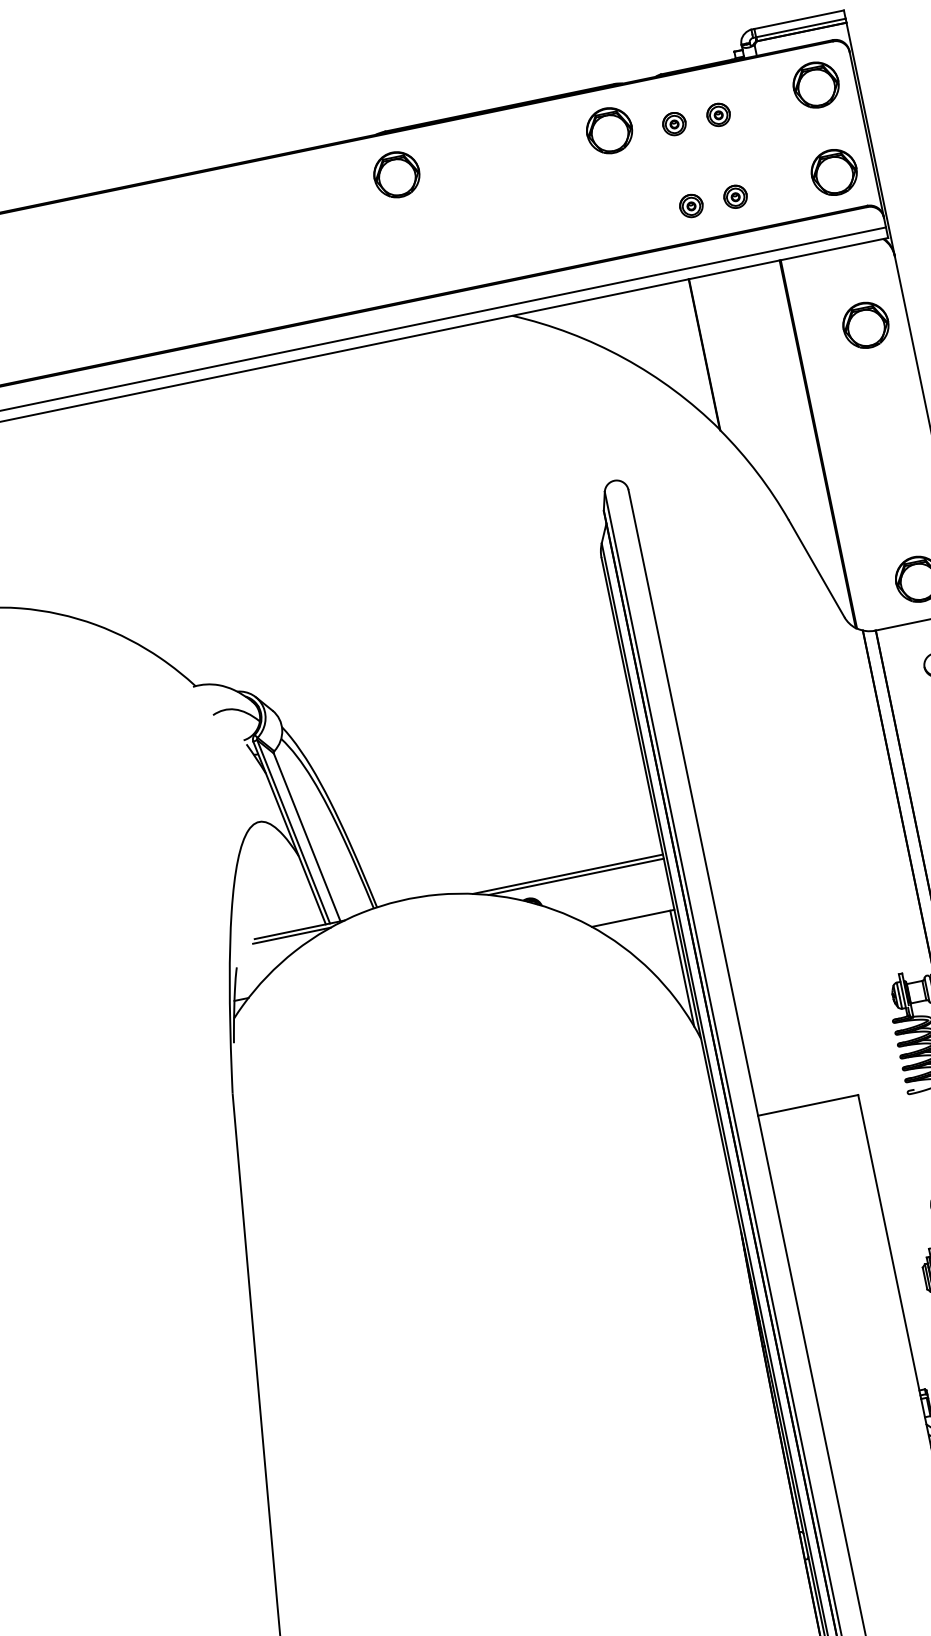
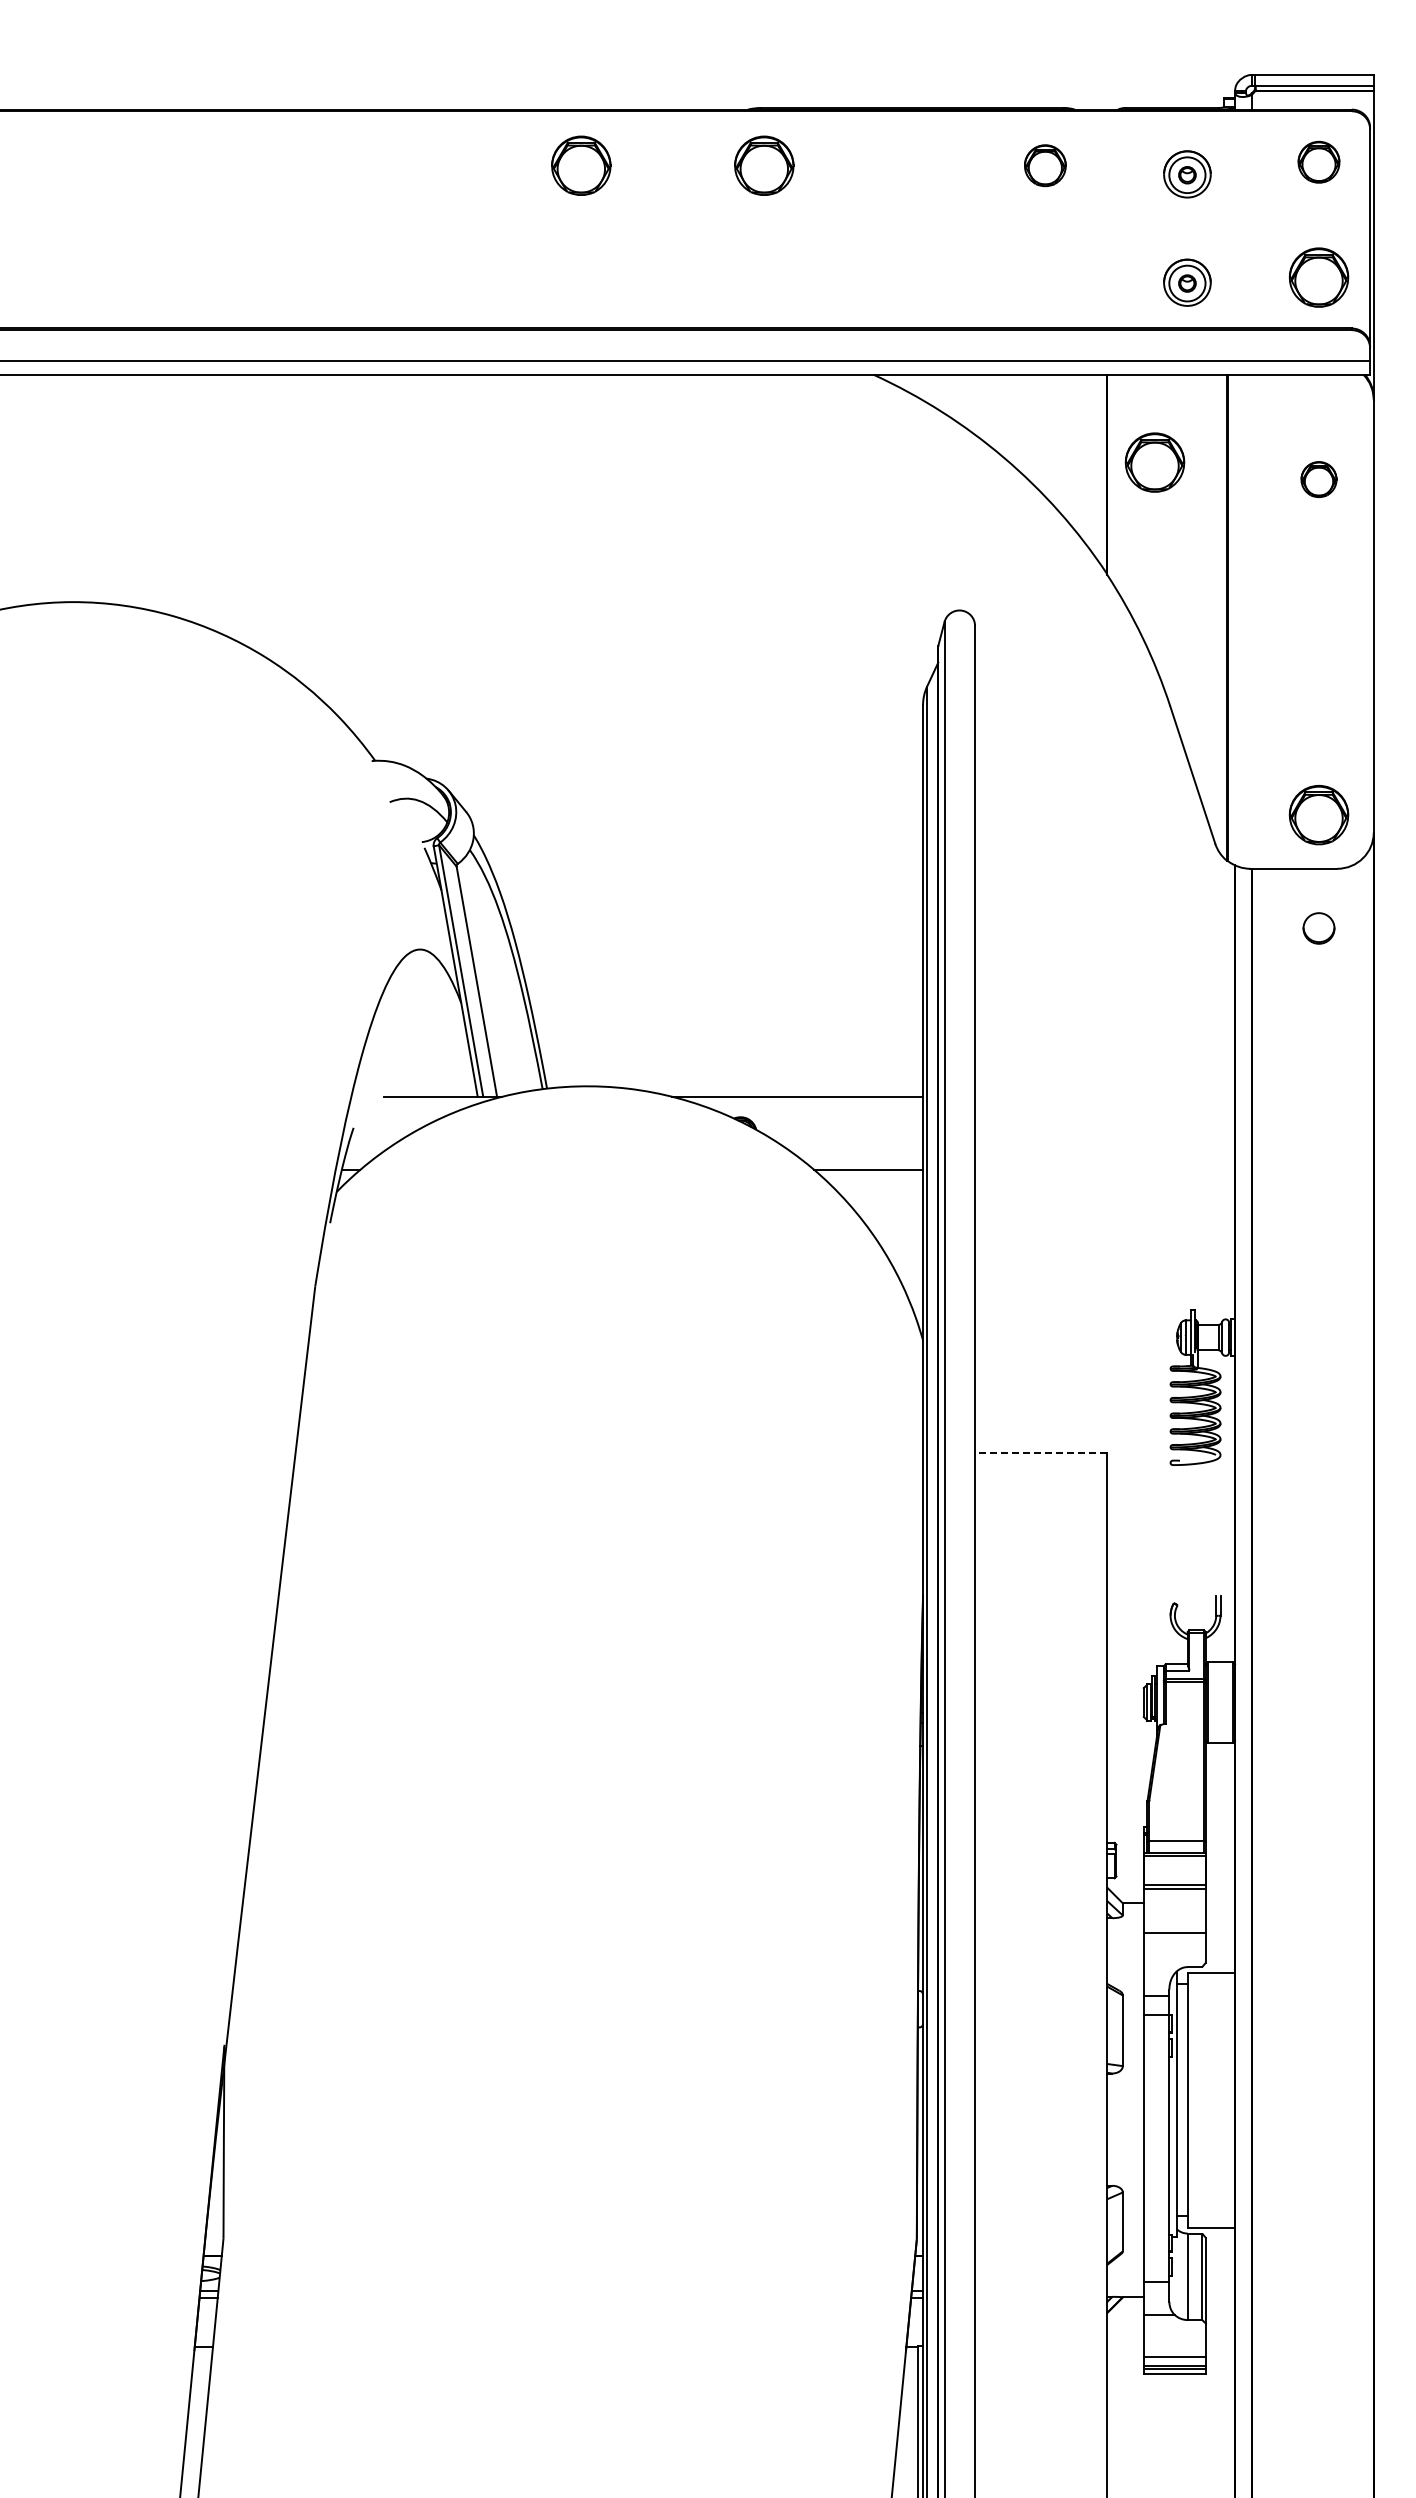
part: (815, 85) -> (1318, 162), size x0.7
part: (718, 115) -> (1187, 174), size x1.6
part: (673, 124) -> (1128, 174), removed
part: (609, 130) -> (1045, 165), size x0.7
part: (735, 196) -> (1187, 282), size x1.6
part: (258, 203) -> (581, 165), added
part: (690, 206) -> (1128, 282), removed
part: (865, 325) -> (1318, 479), size x0.6
part: (738, 338) -> (1154, 462), added
line: (576, 877) -> (807, 1102), removed
line: (291, 935) -> (431, 1102), removed
line: (682, 968) -> (917, 1245), removed
line: (807, 1105) -> (1040, 1452), solid -> dashed

